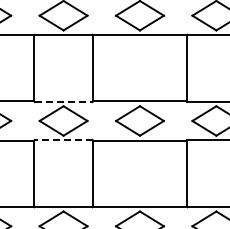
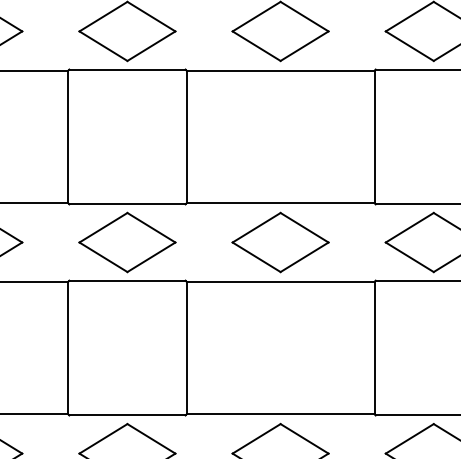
line: (63, 101) -> (127, 203), dashed -> solid
line: (63, 140) -> (127, 281), dashed -> solid

